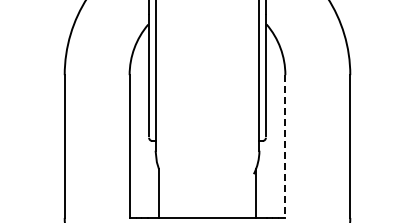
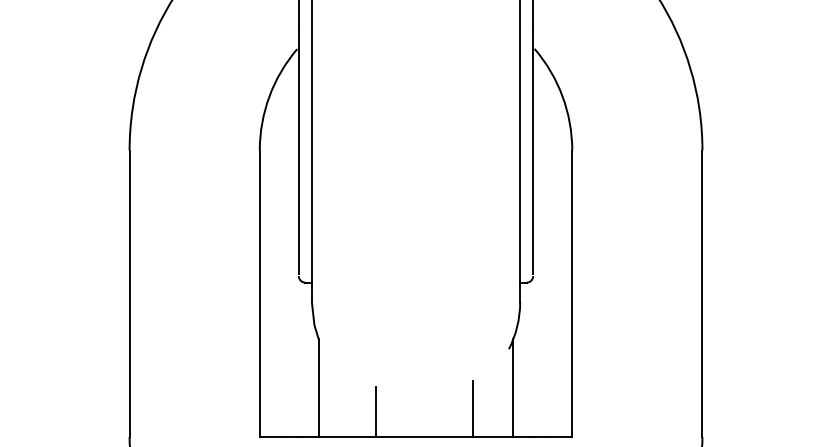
line: (285, 147) -> (572, 295), dashed -> solid
line: (235, 203) -> (472, 408), added
line: (187, 205) -> (375, 412), added

